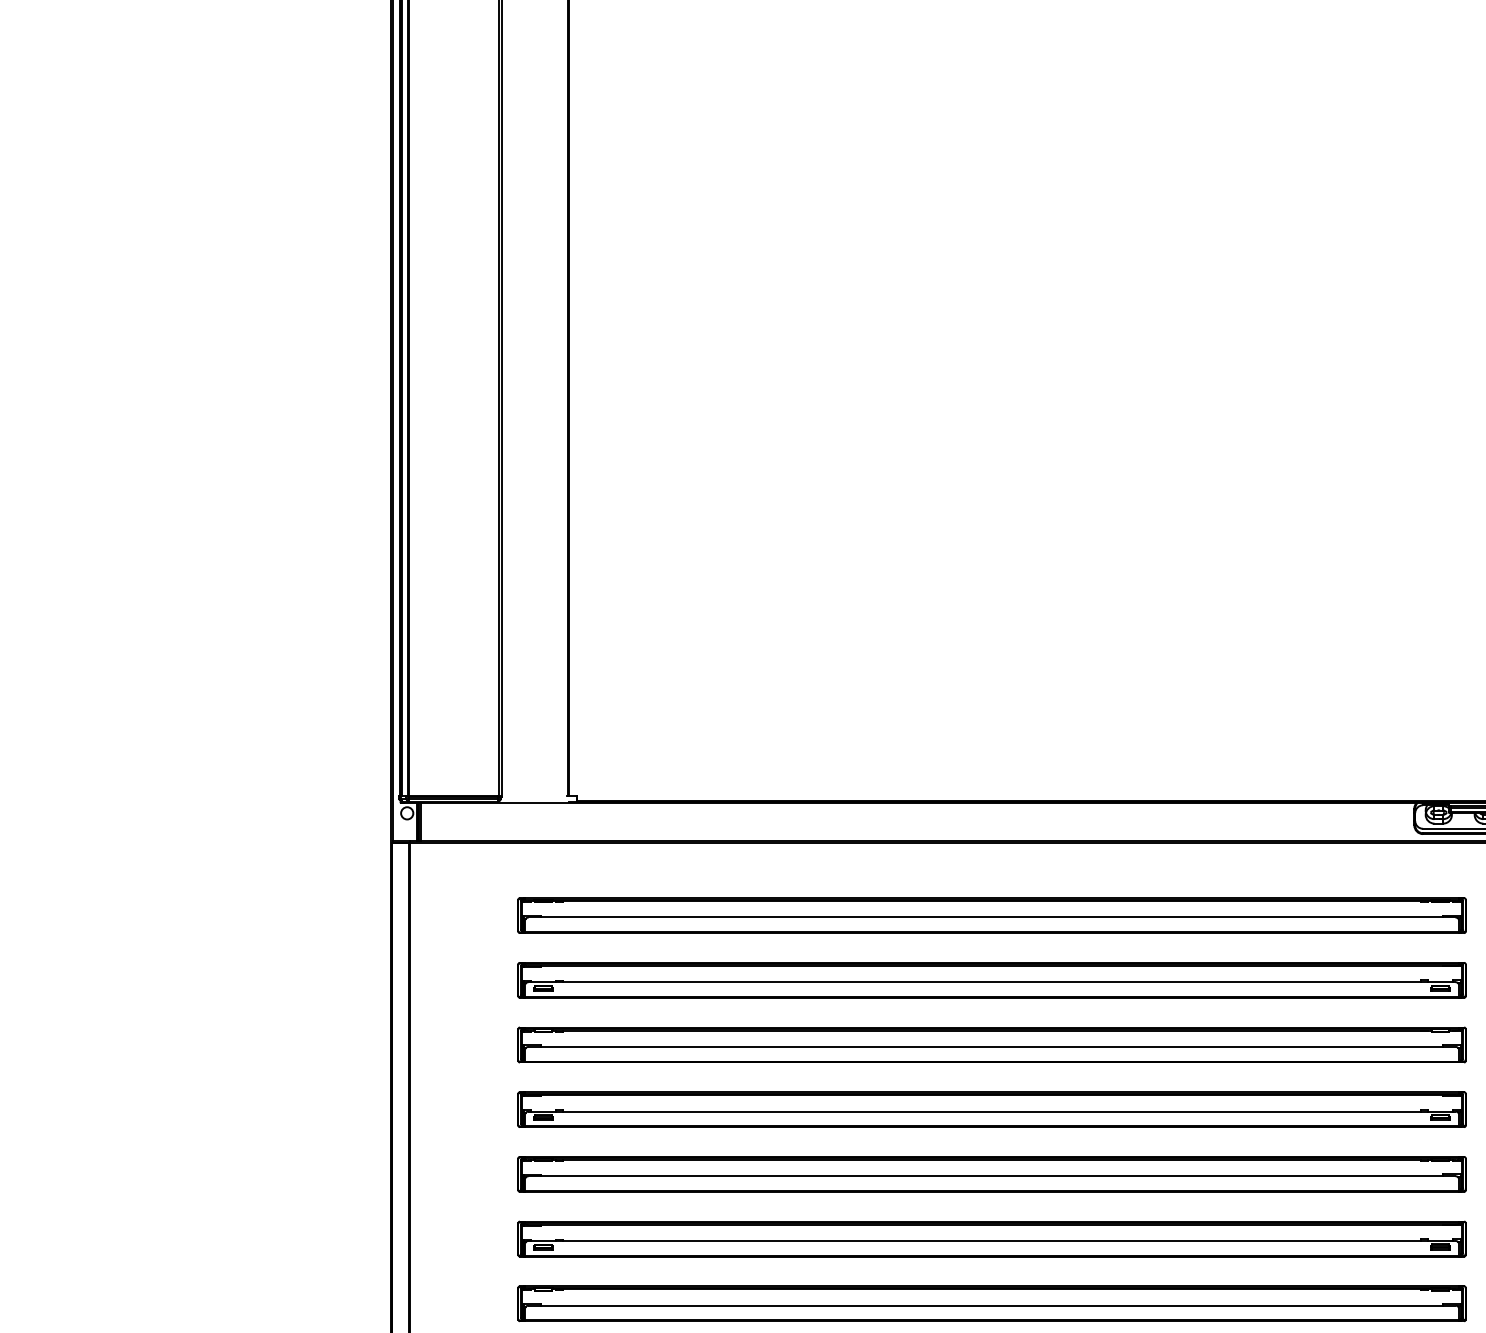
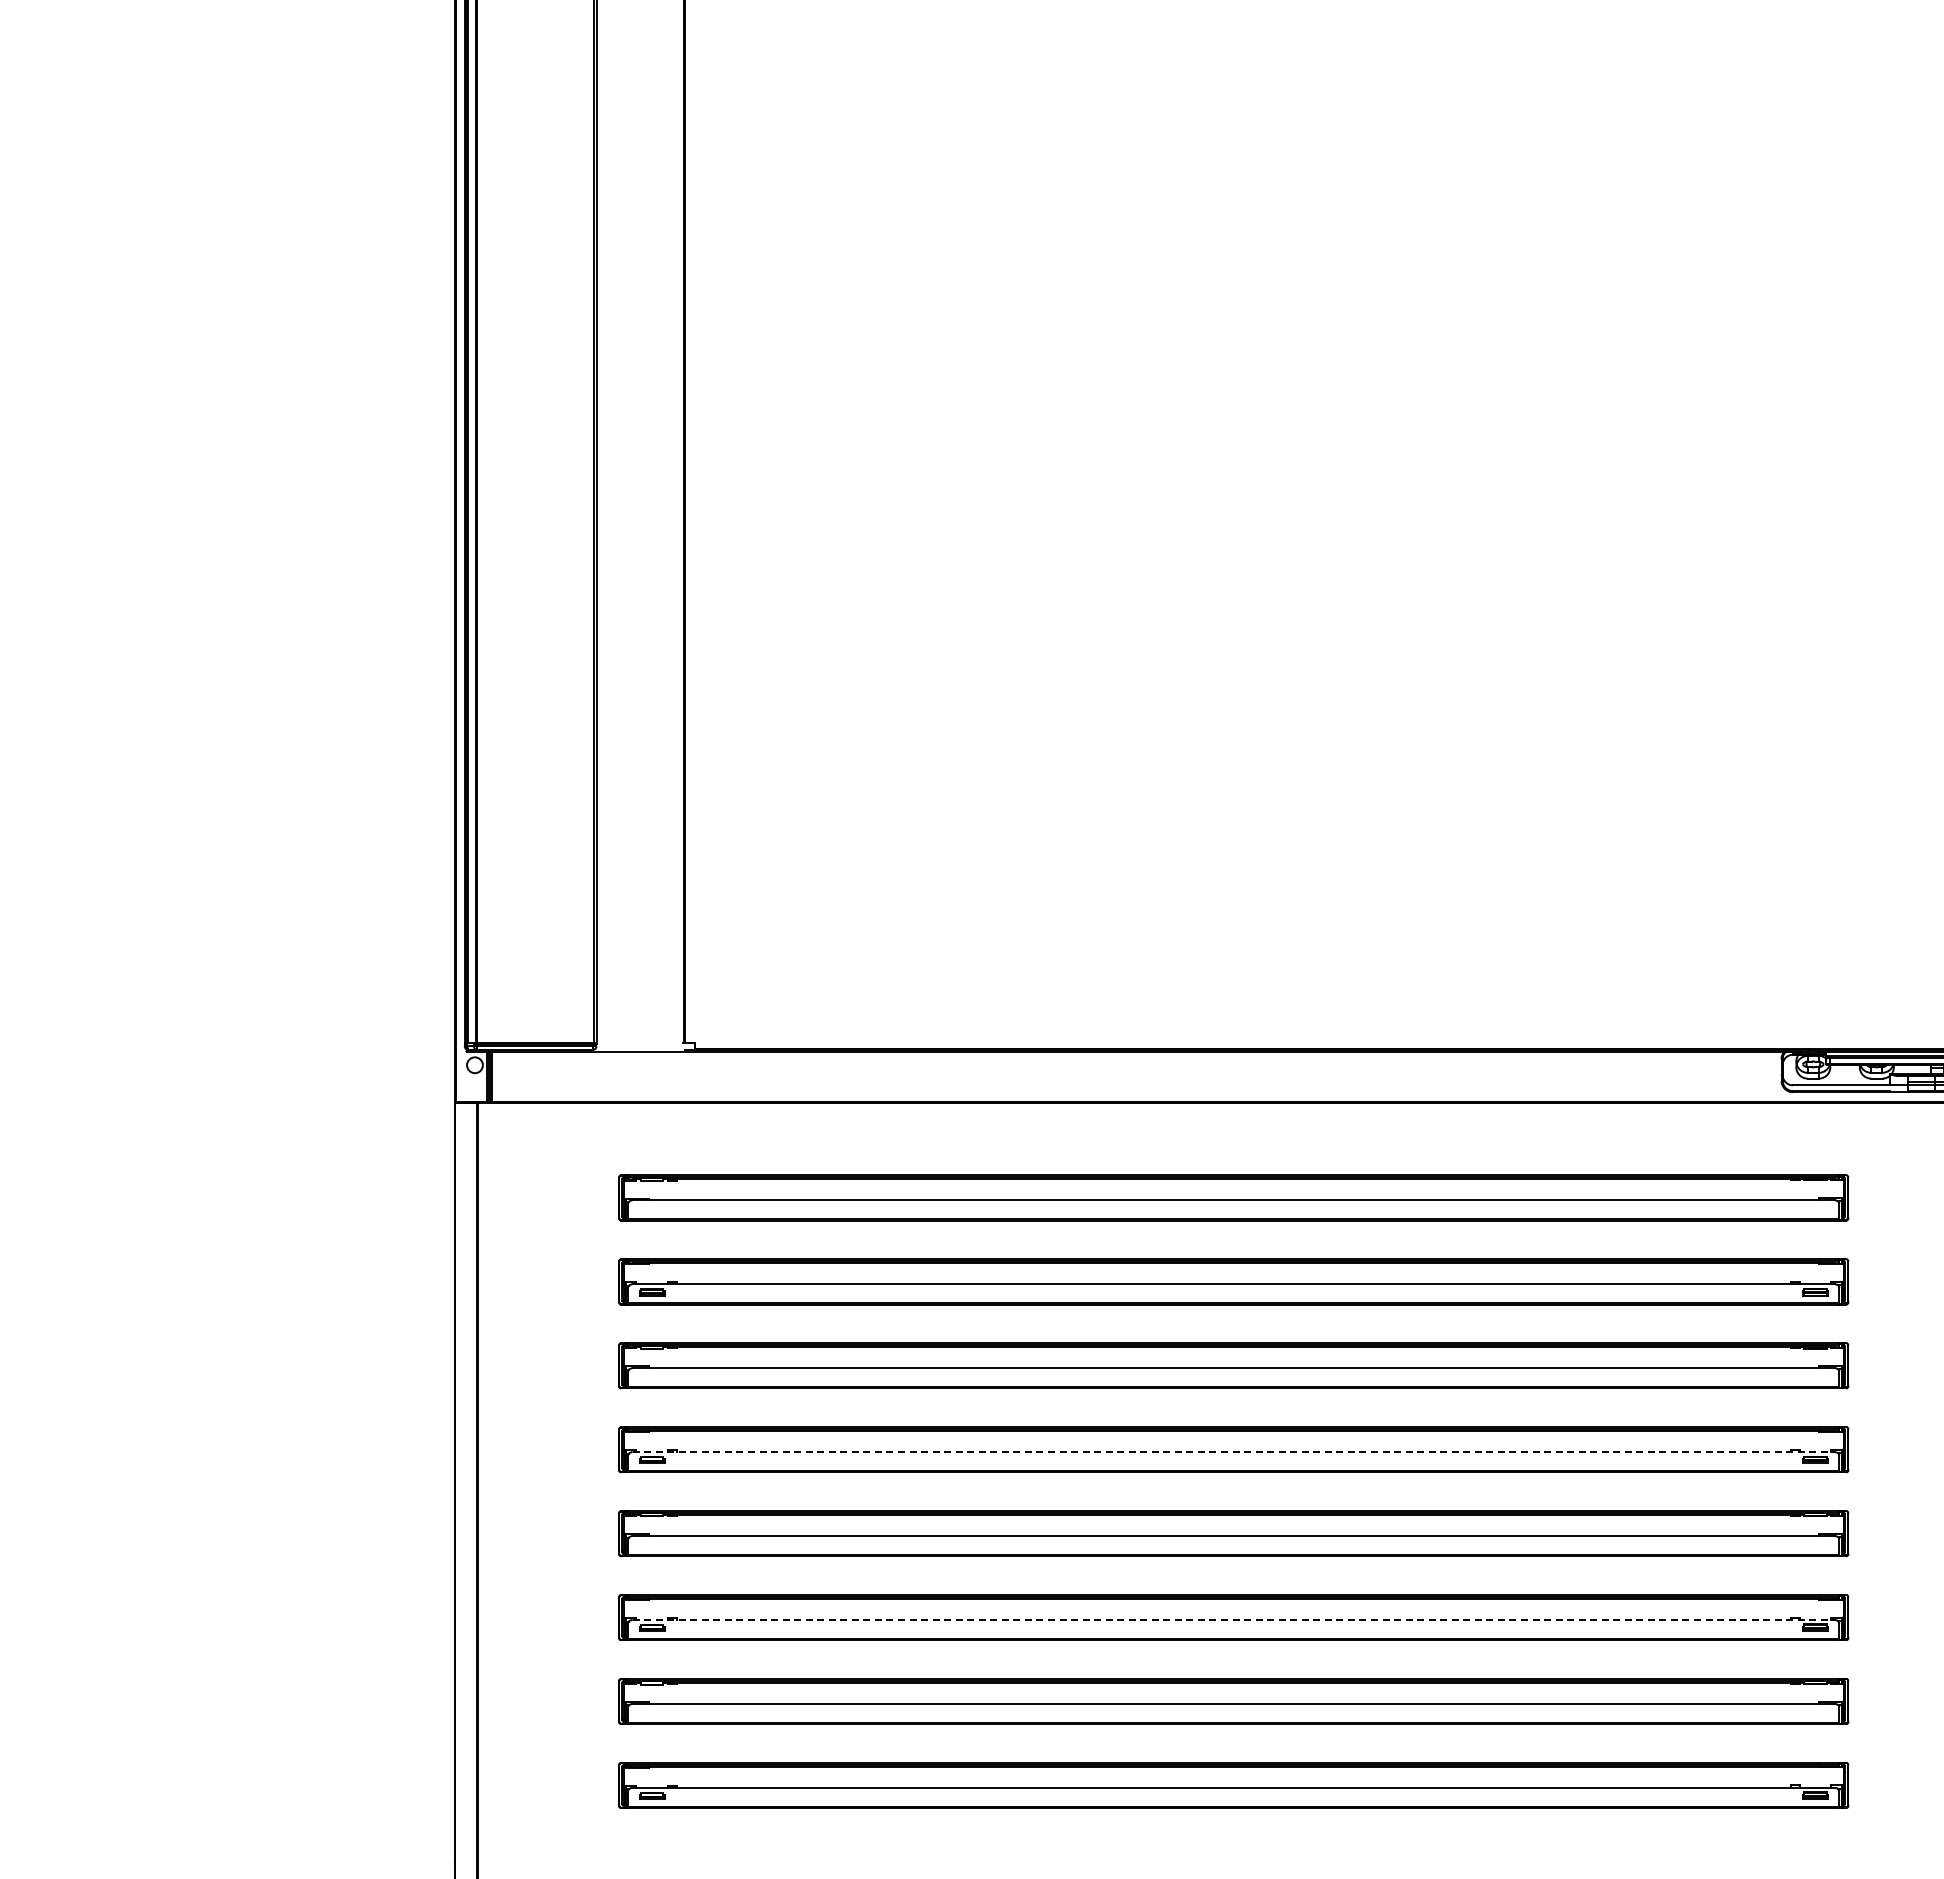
line: (992, 1111) -> (1234, 1452), solid -> dashed
line: (992, 1240) -> (1234, 1619), solid -> dashed

